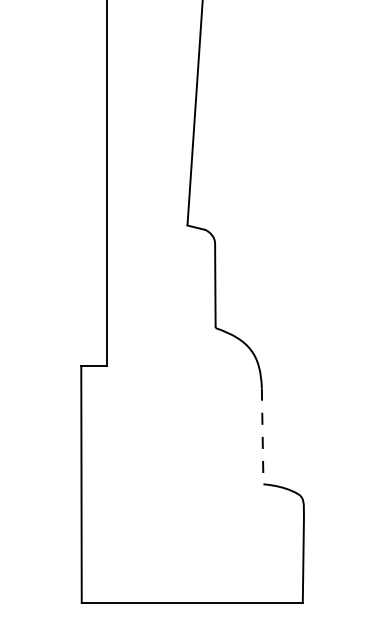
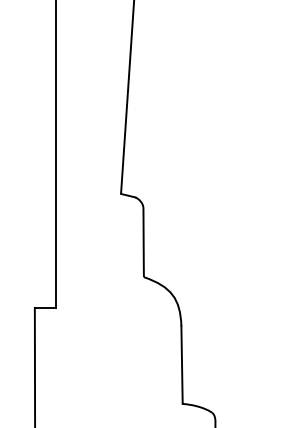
line: (262, 436) -> (181, 365), dashed -> solid

